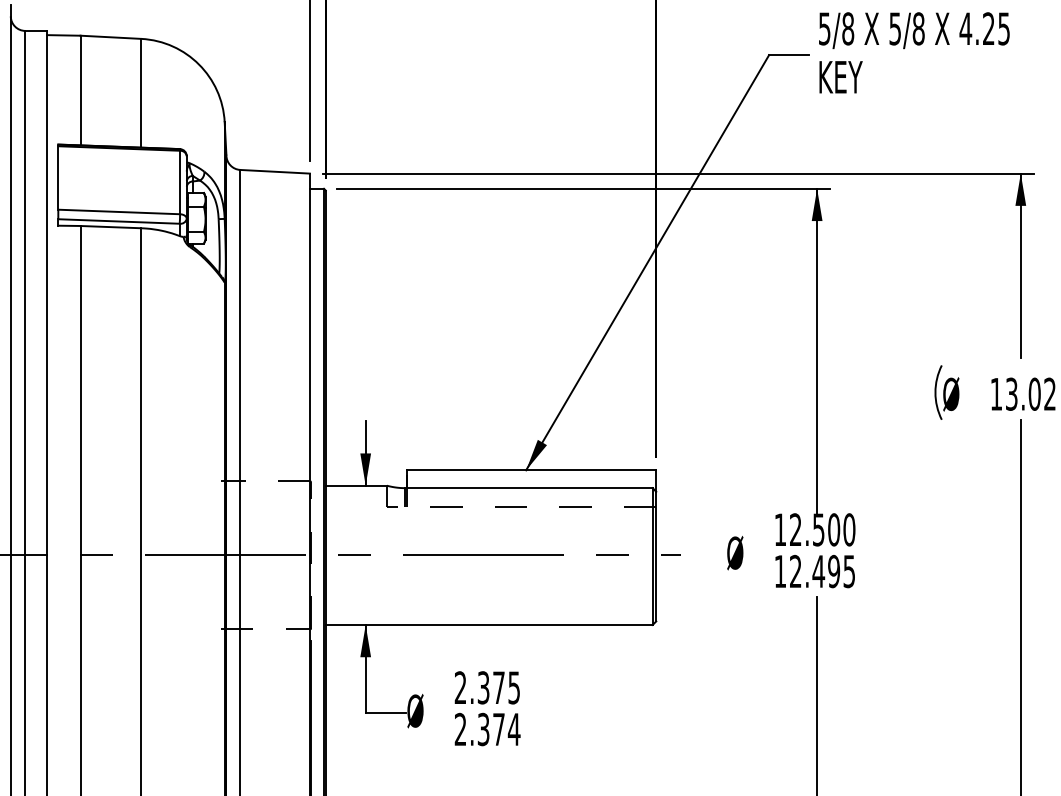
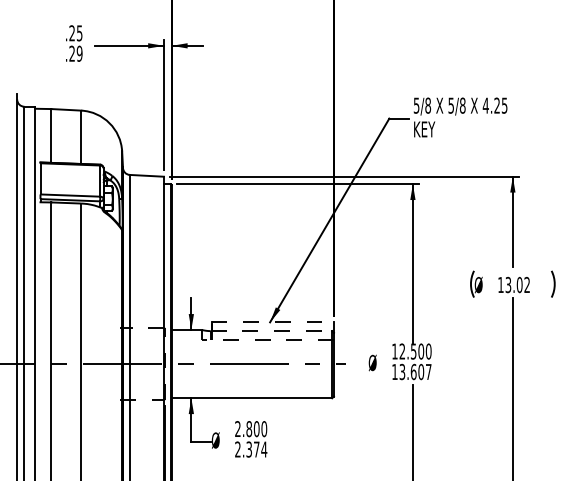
line: (533, 470) -> (273, 322), solid -> dashed
line: (528, 488) -> (271, 331), solid -> dashed
text: (822, 570) -> (415, 371), 12.495 -> 13.607
text: (498, 688) -> (256, 429), 2.375 -> 2.800

